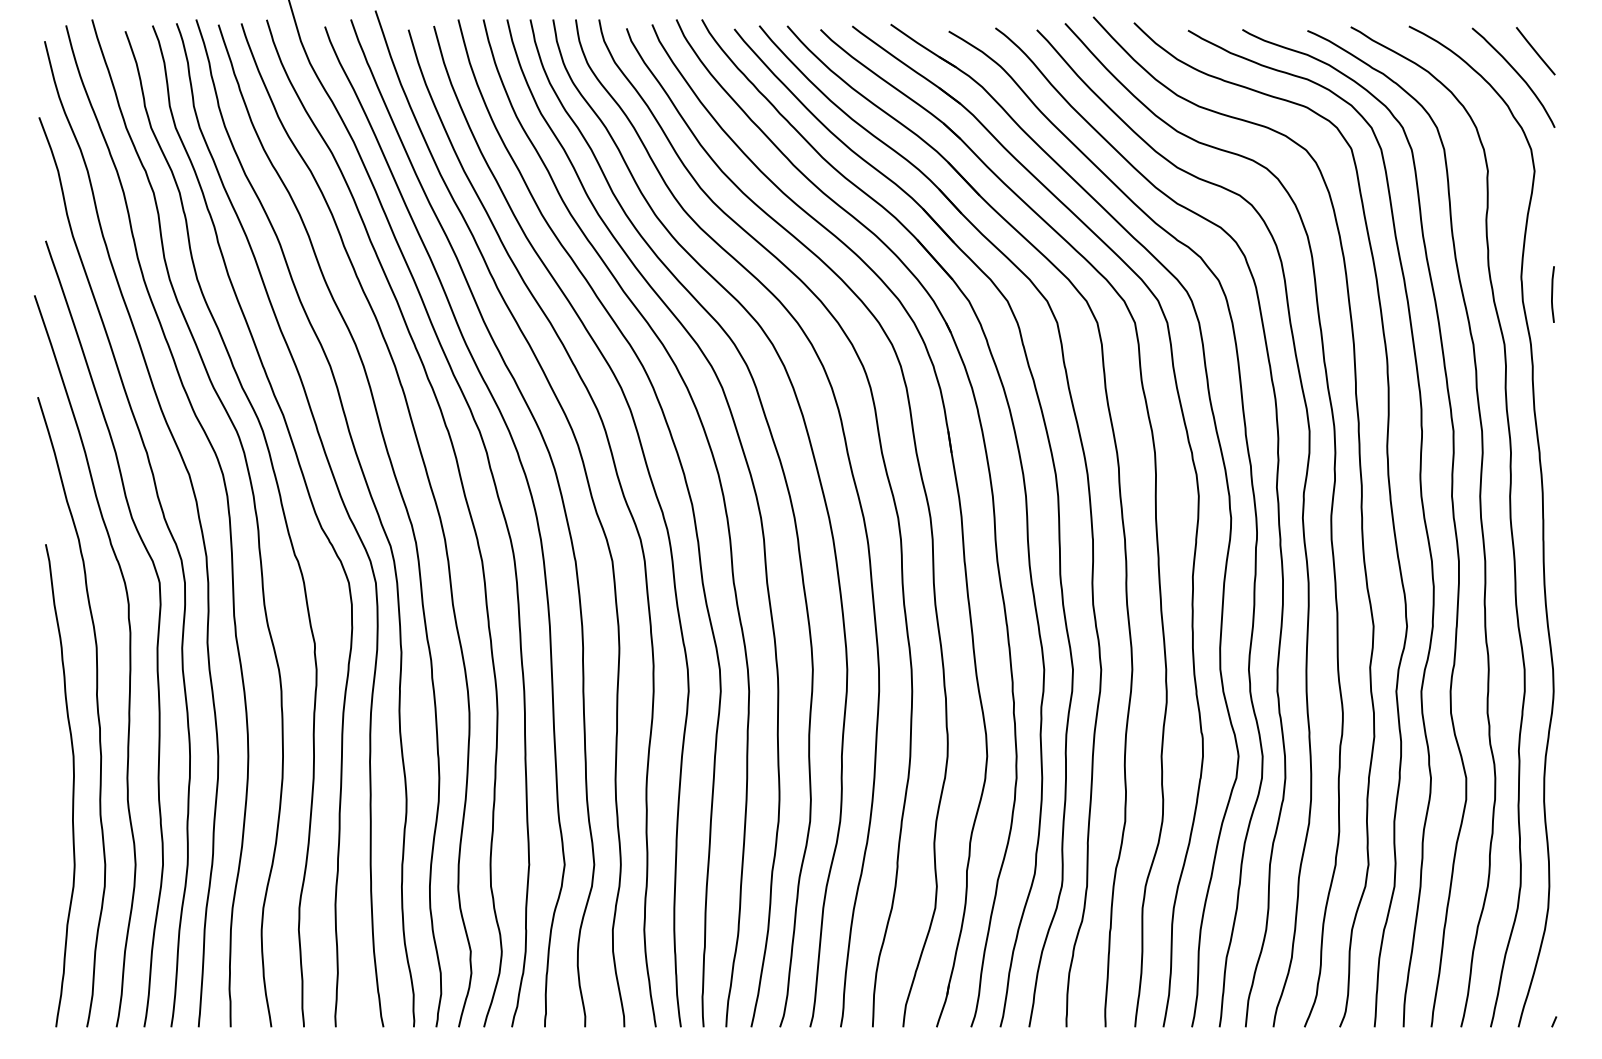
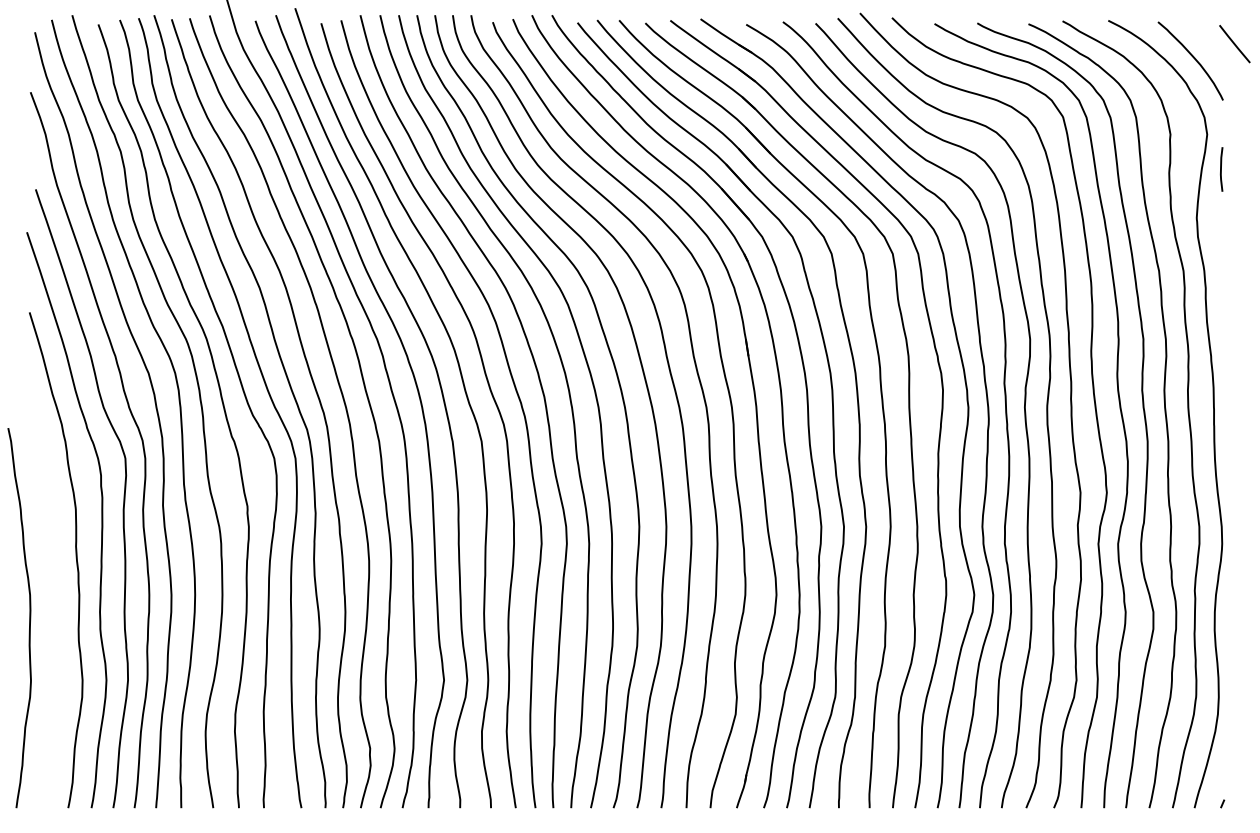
line: (1535, 51) -> (1234, 44), moved
line: (1552, 294) -> (1221, 169), moved
curve: (72, 785) -> (29, 617), moved

